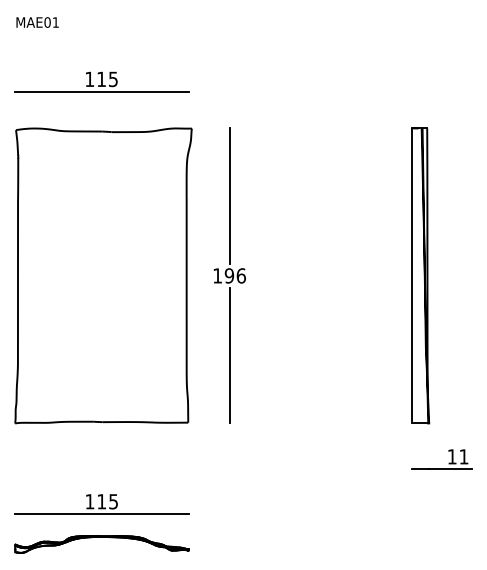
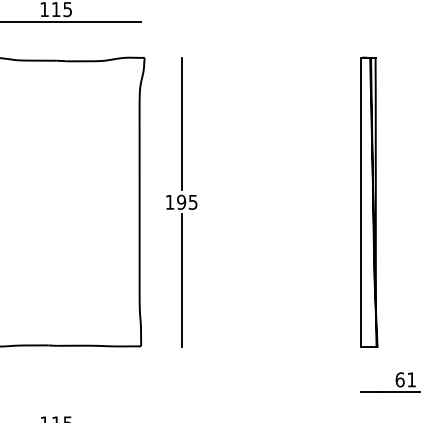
text: (240, 275) -> (192, 201), 196 -> 195
text: (451, 456) -> (399, 379), 11 -> 61

